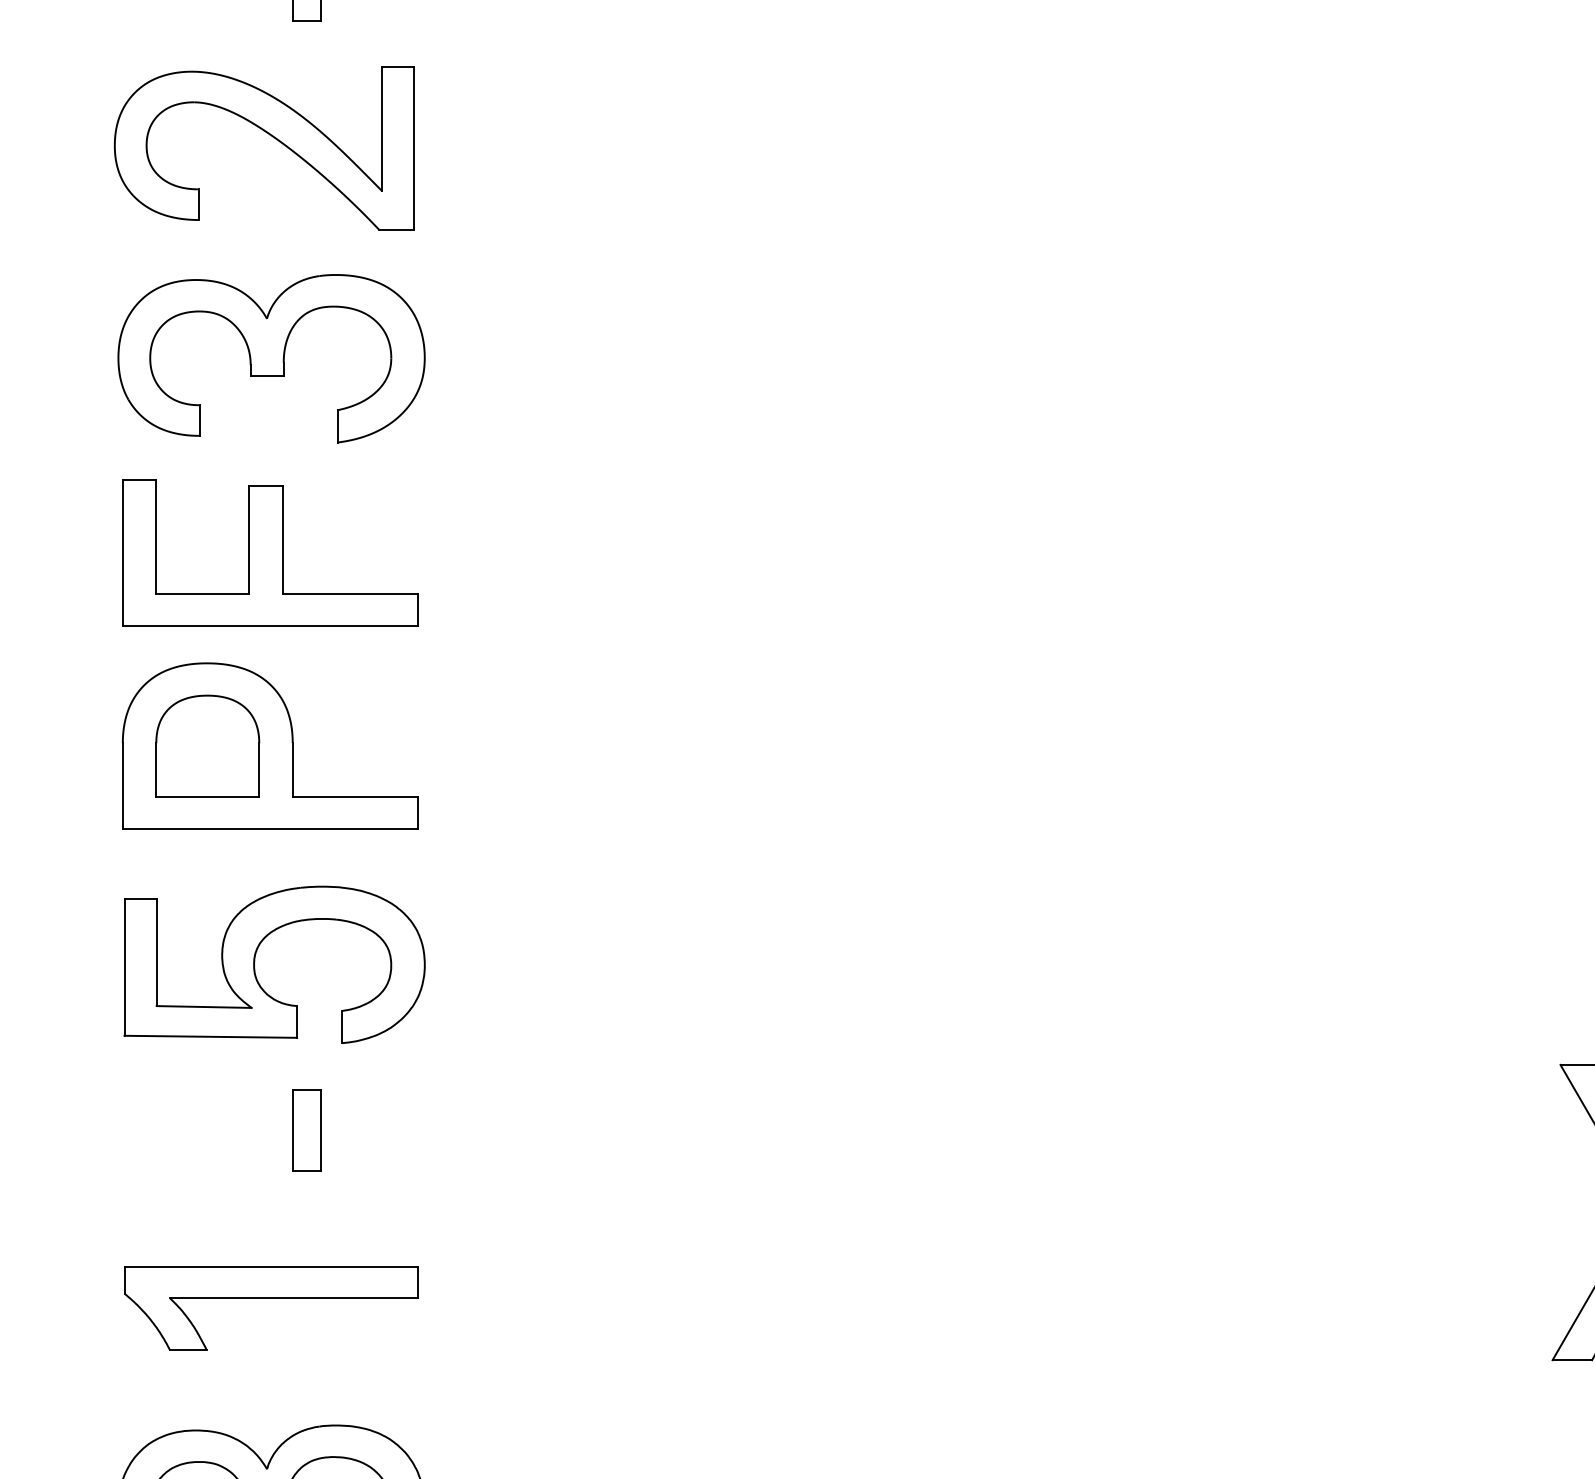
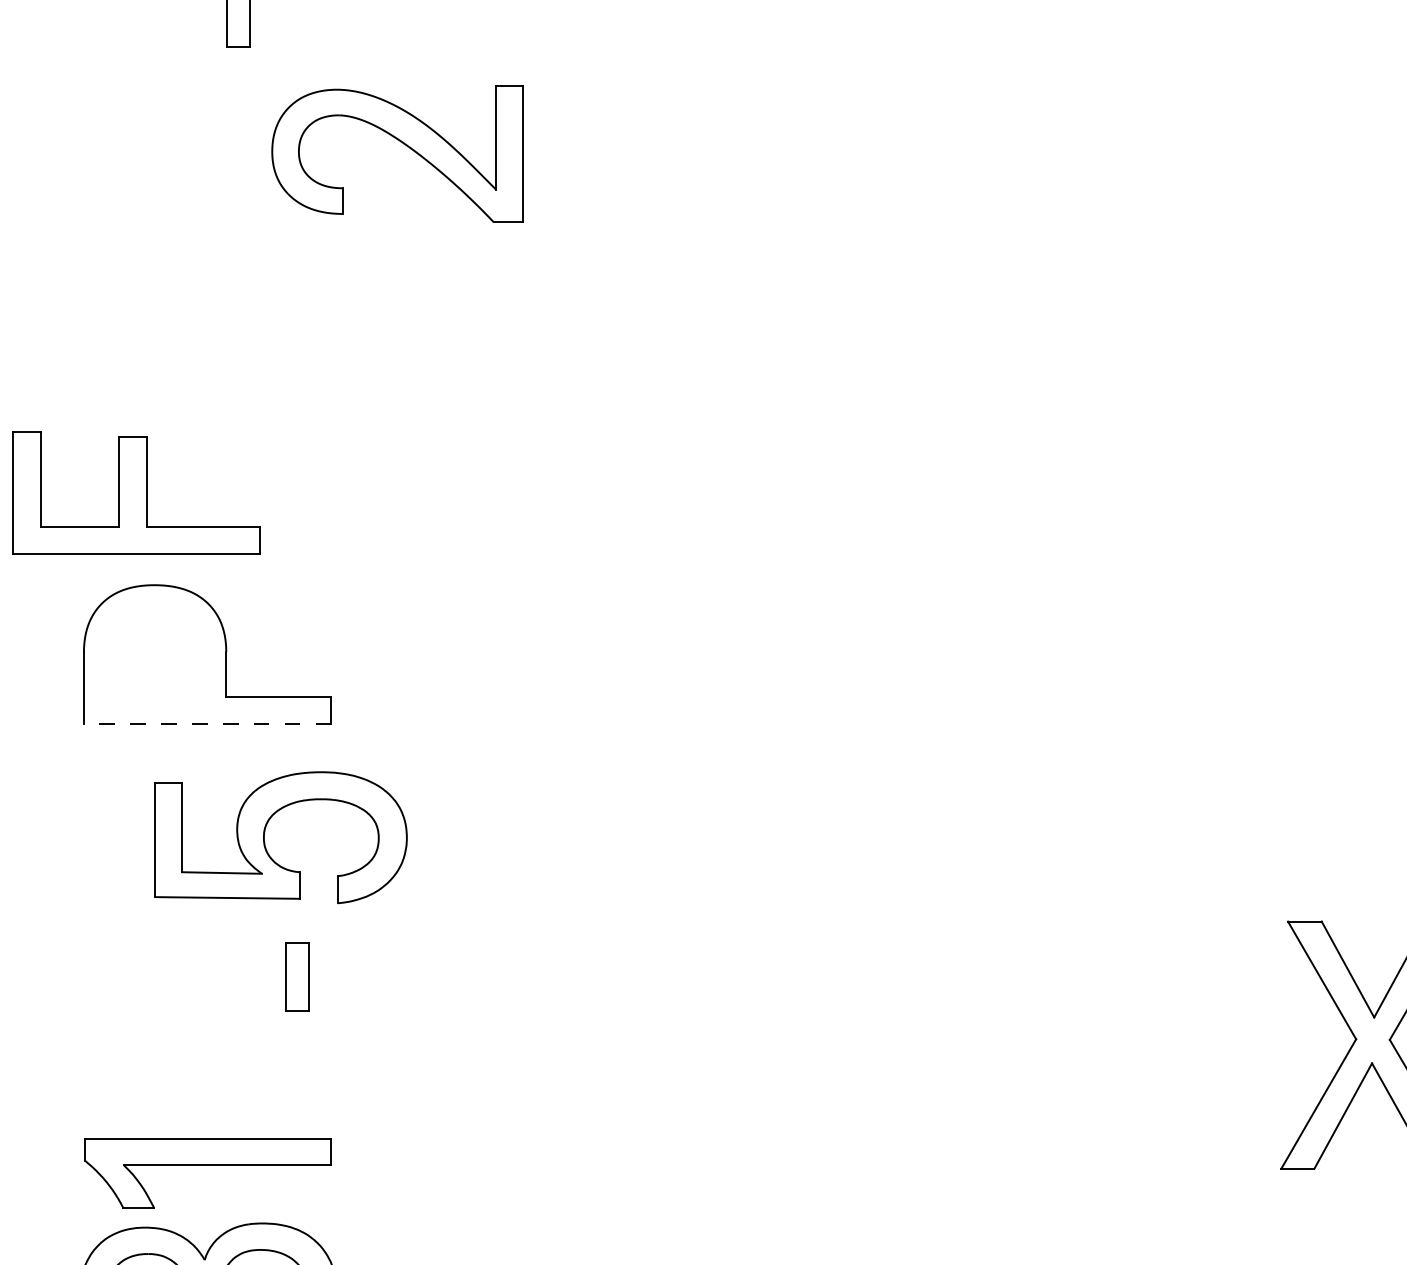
part: (271, 137) -> (403, 144), moved
part: (271, 359) -> (208, 330), removed
part: (270, 552) -> (136, 492), moved
part: (208, 746) -> (155, 654), removed
line: (270, 828) -> (207, 723), solid -> dashed
part: (255, 958) -> (265, 832), moved
part: (307, 1130) -> (297, 976), moved
part: (270, 1298) -> (207, 1165), moved

